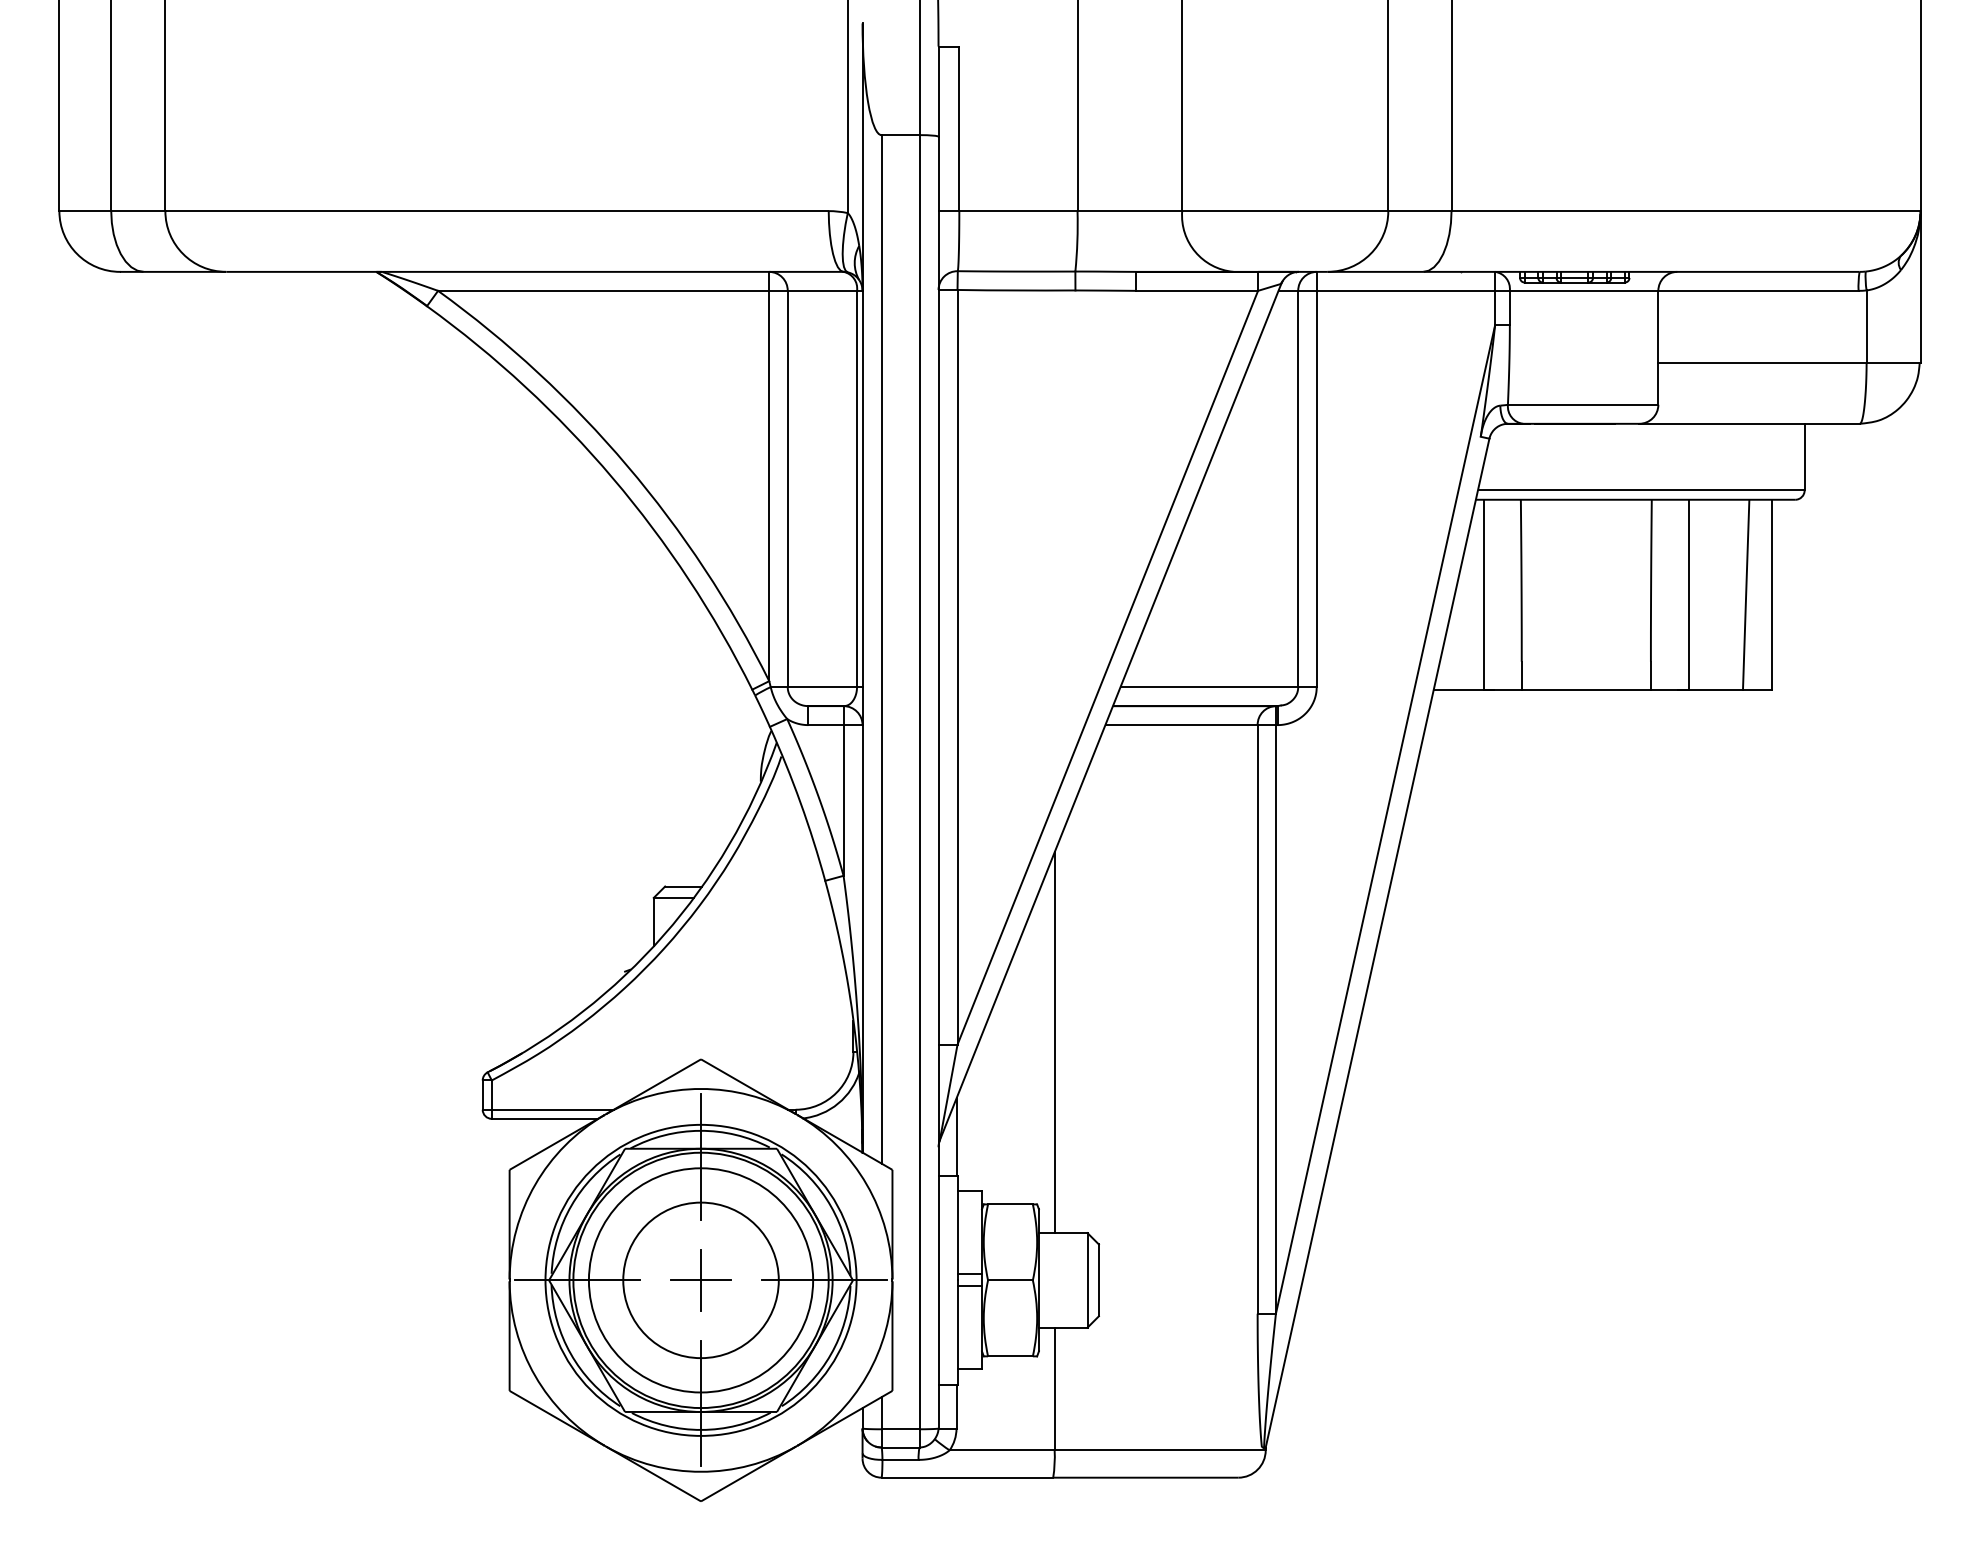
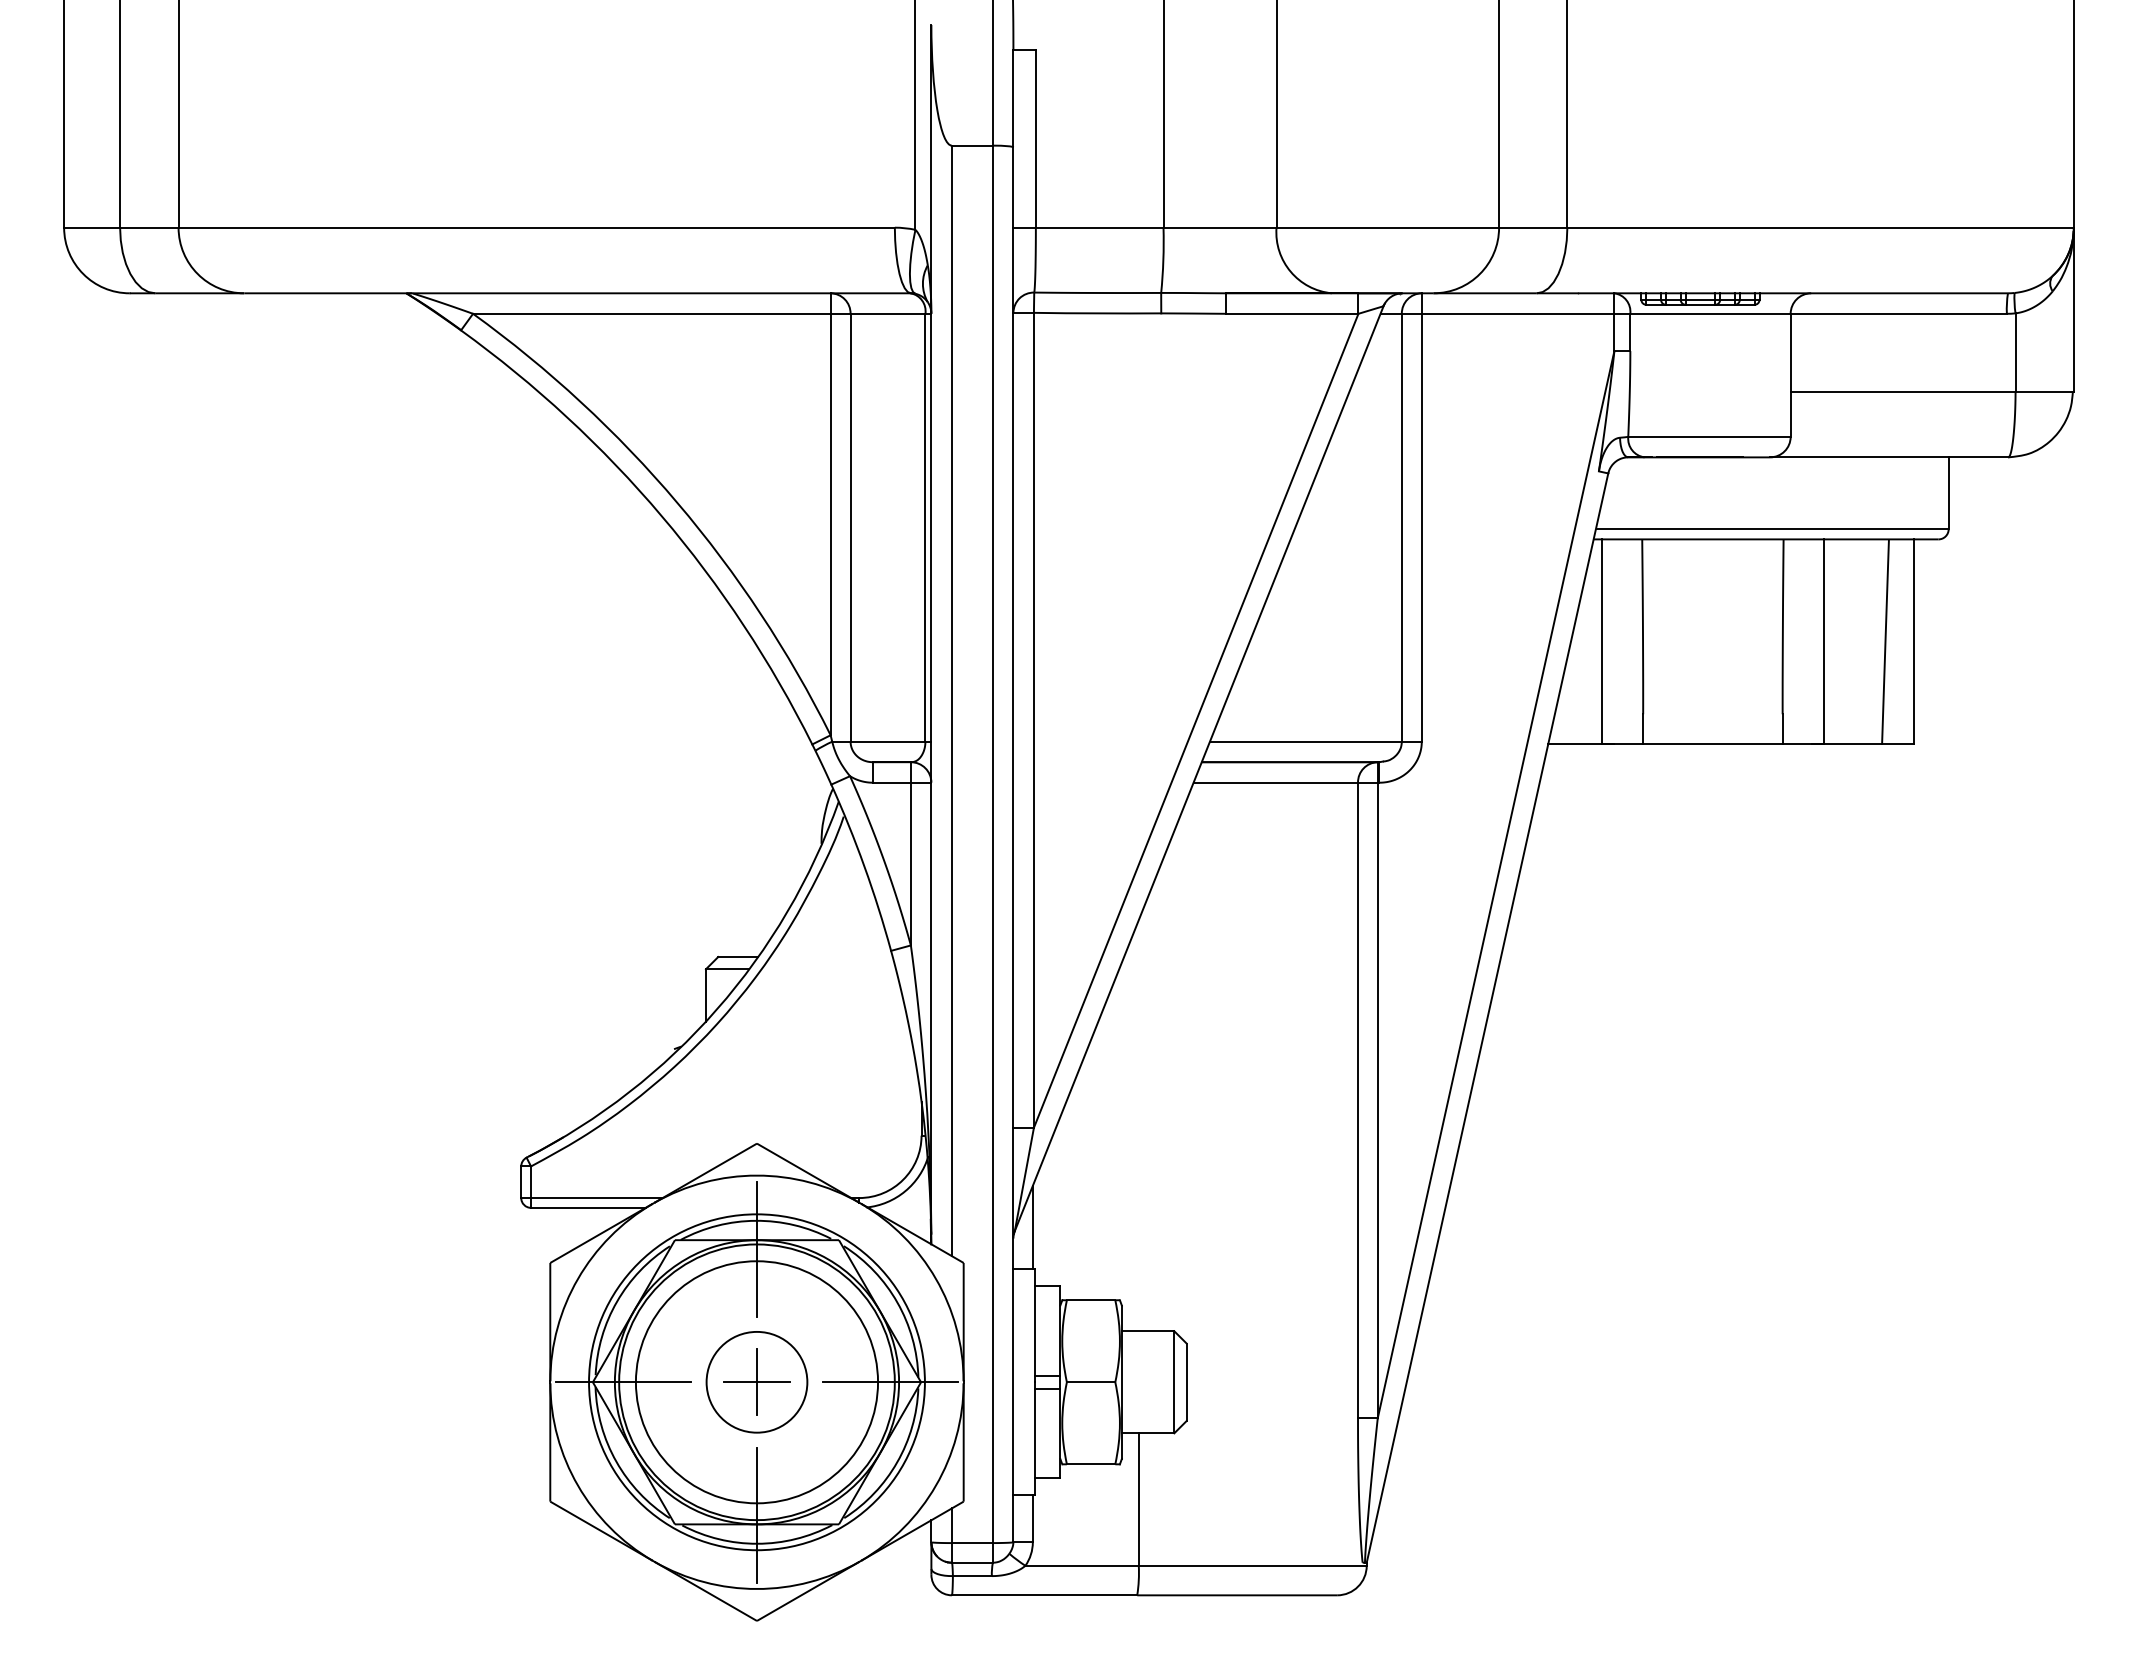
line: (1054, 1042) -> (1138, 1125), removed
circle: (700, 1280) -> (756, 1382), size x0.6

